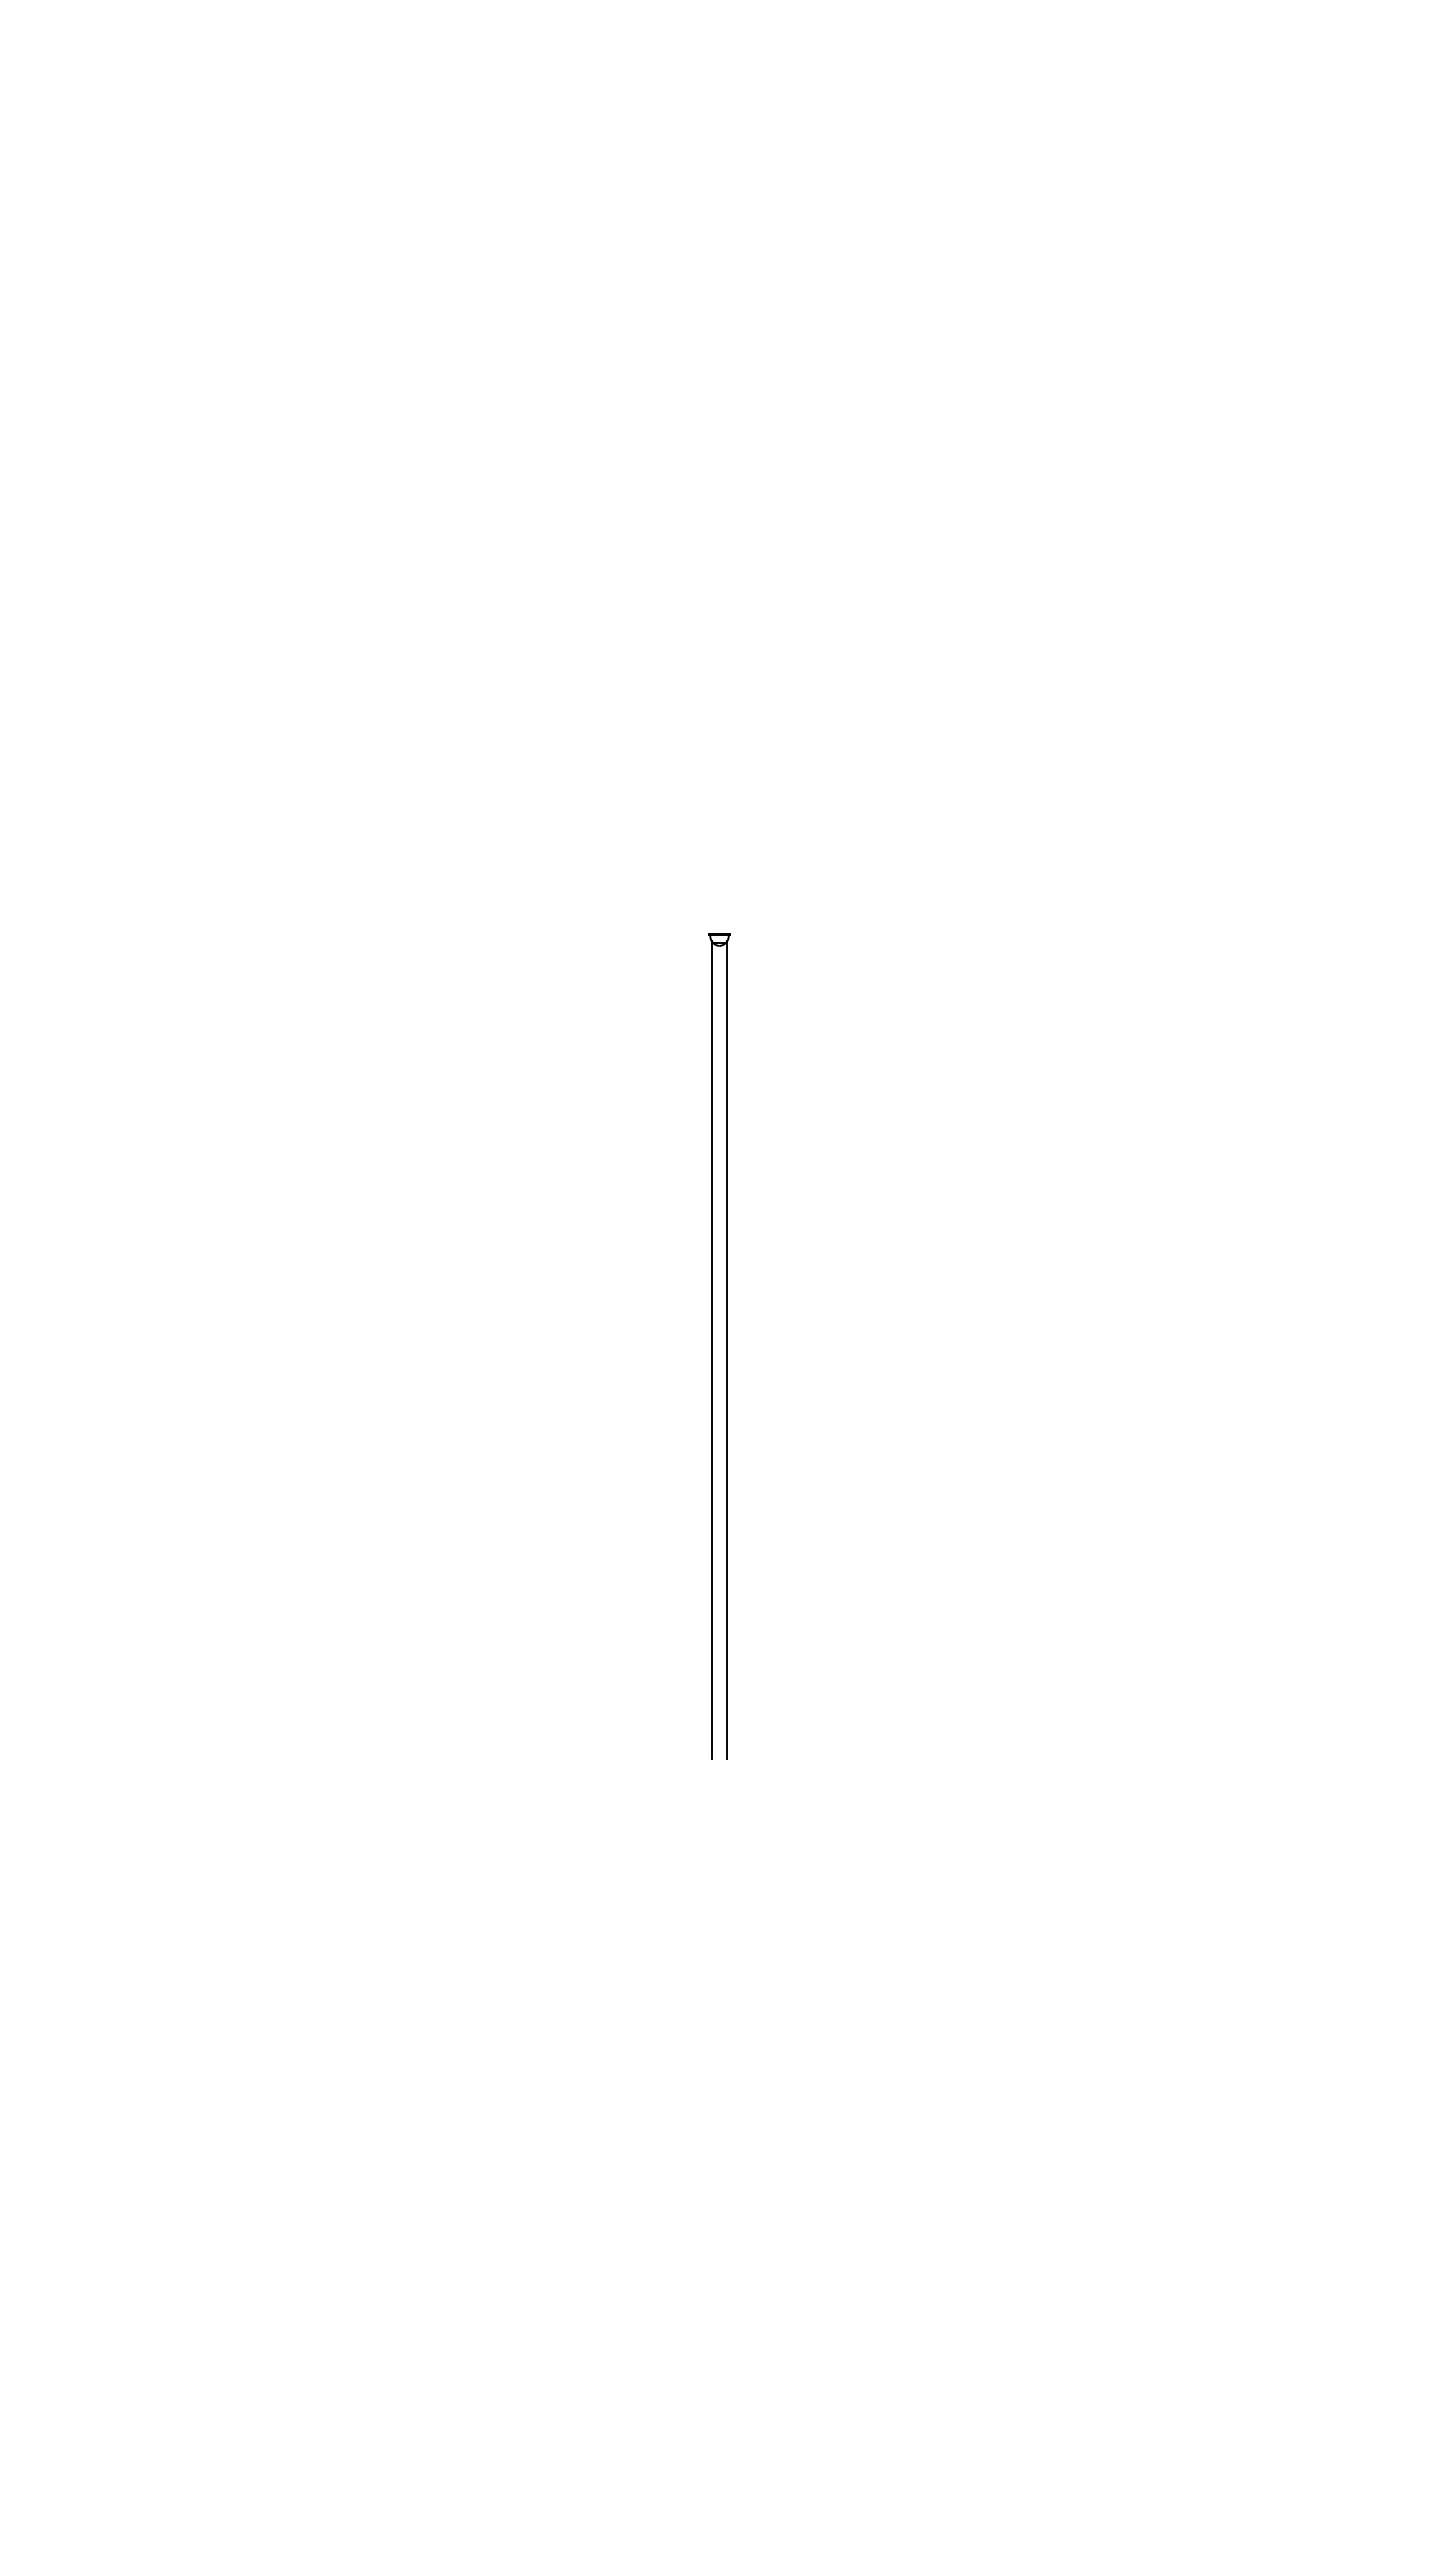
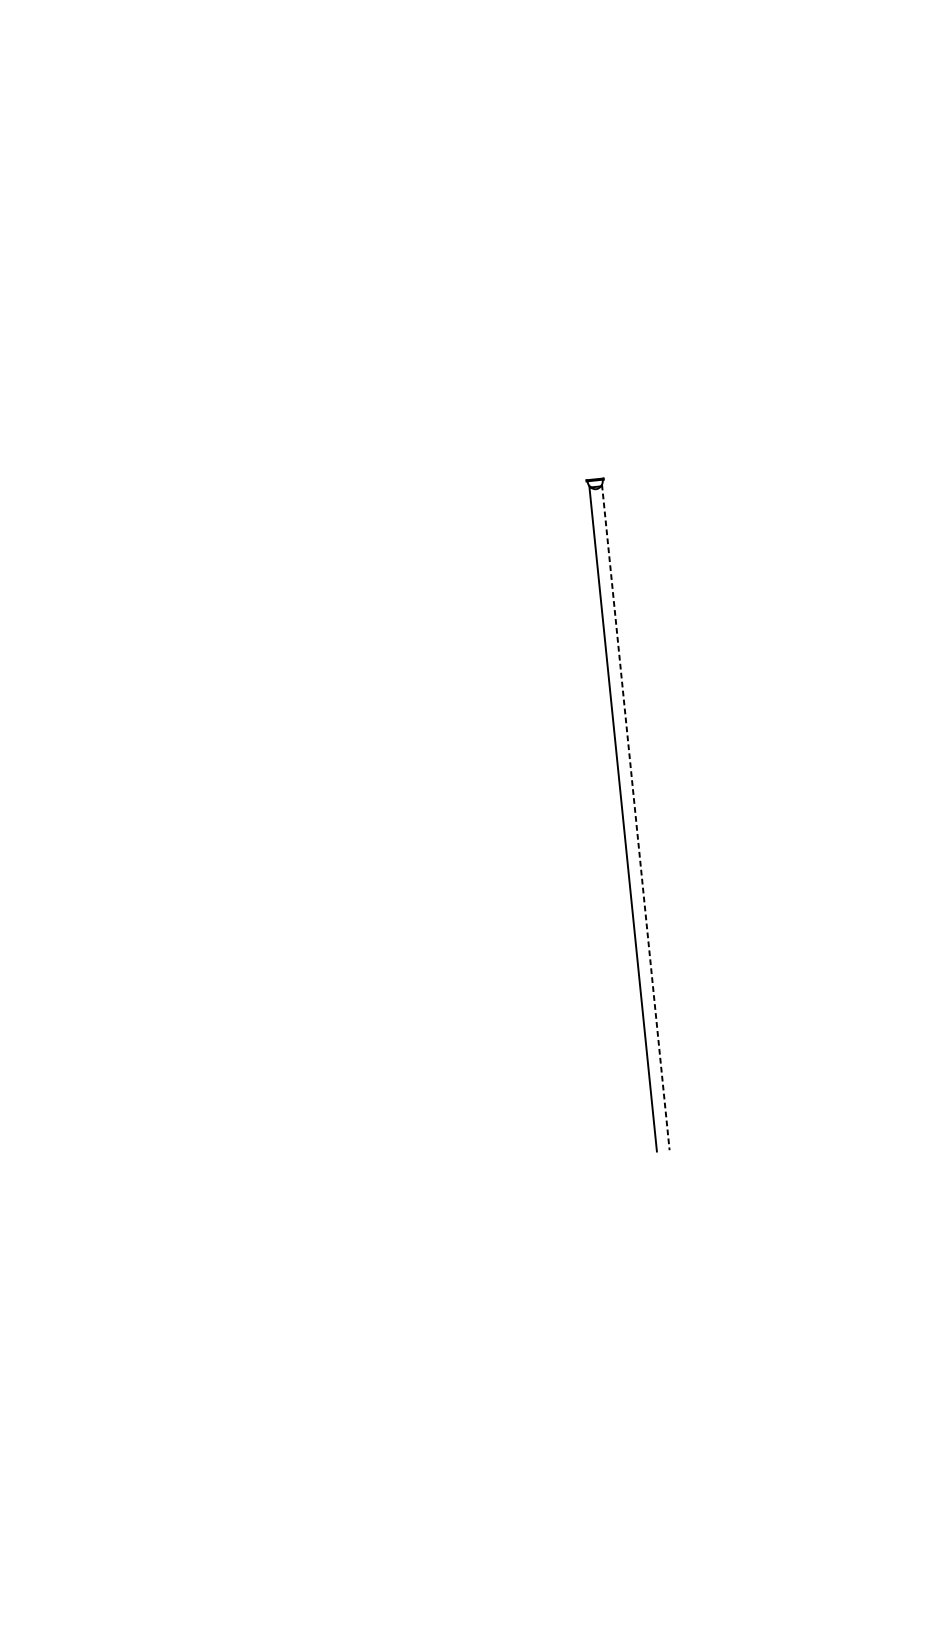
line: (727, 1349) -> (635, 817), solid -> dashed

